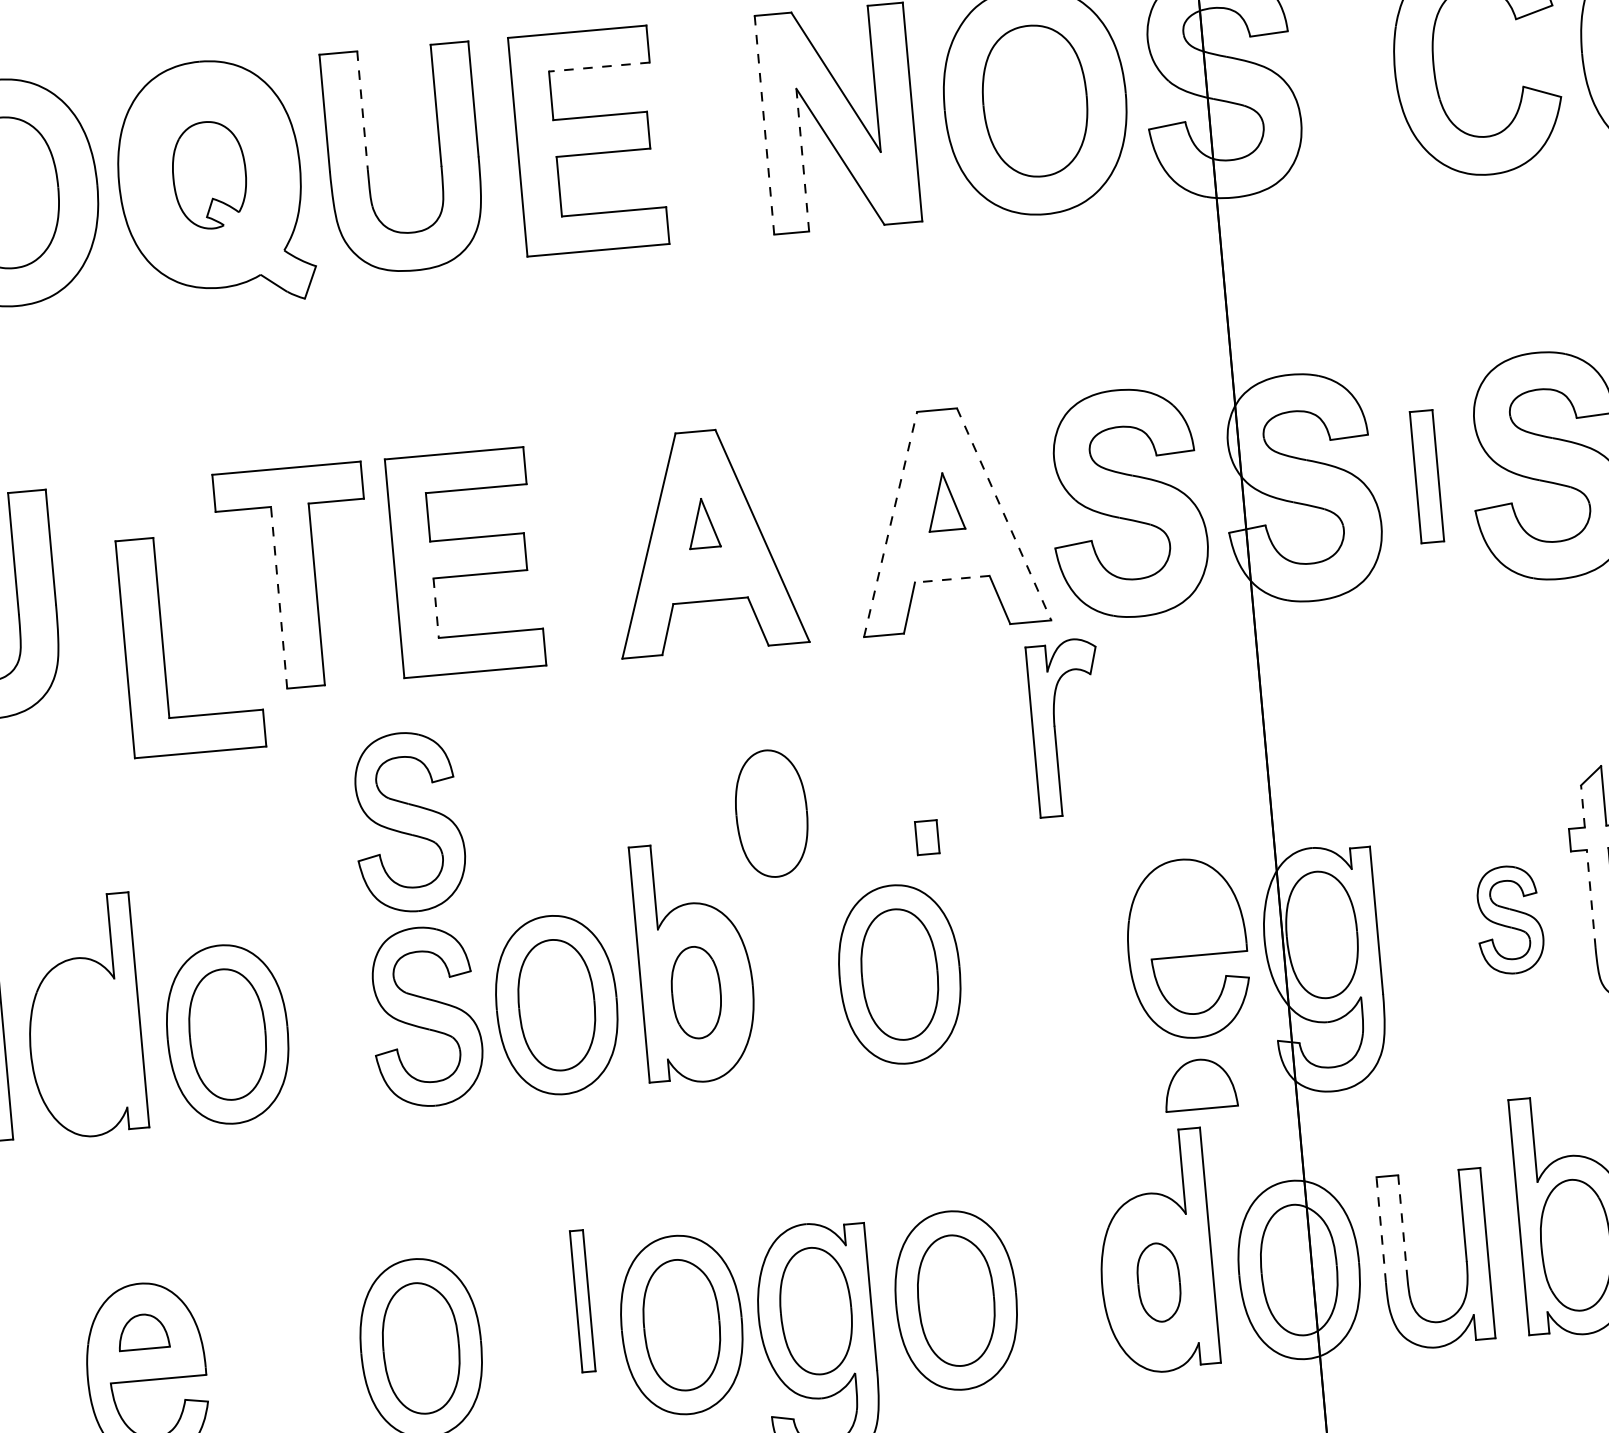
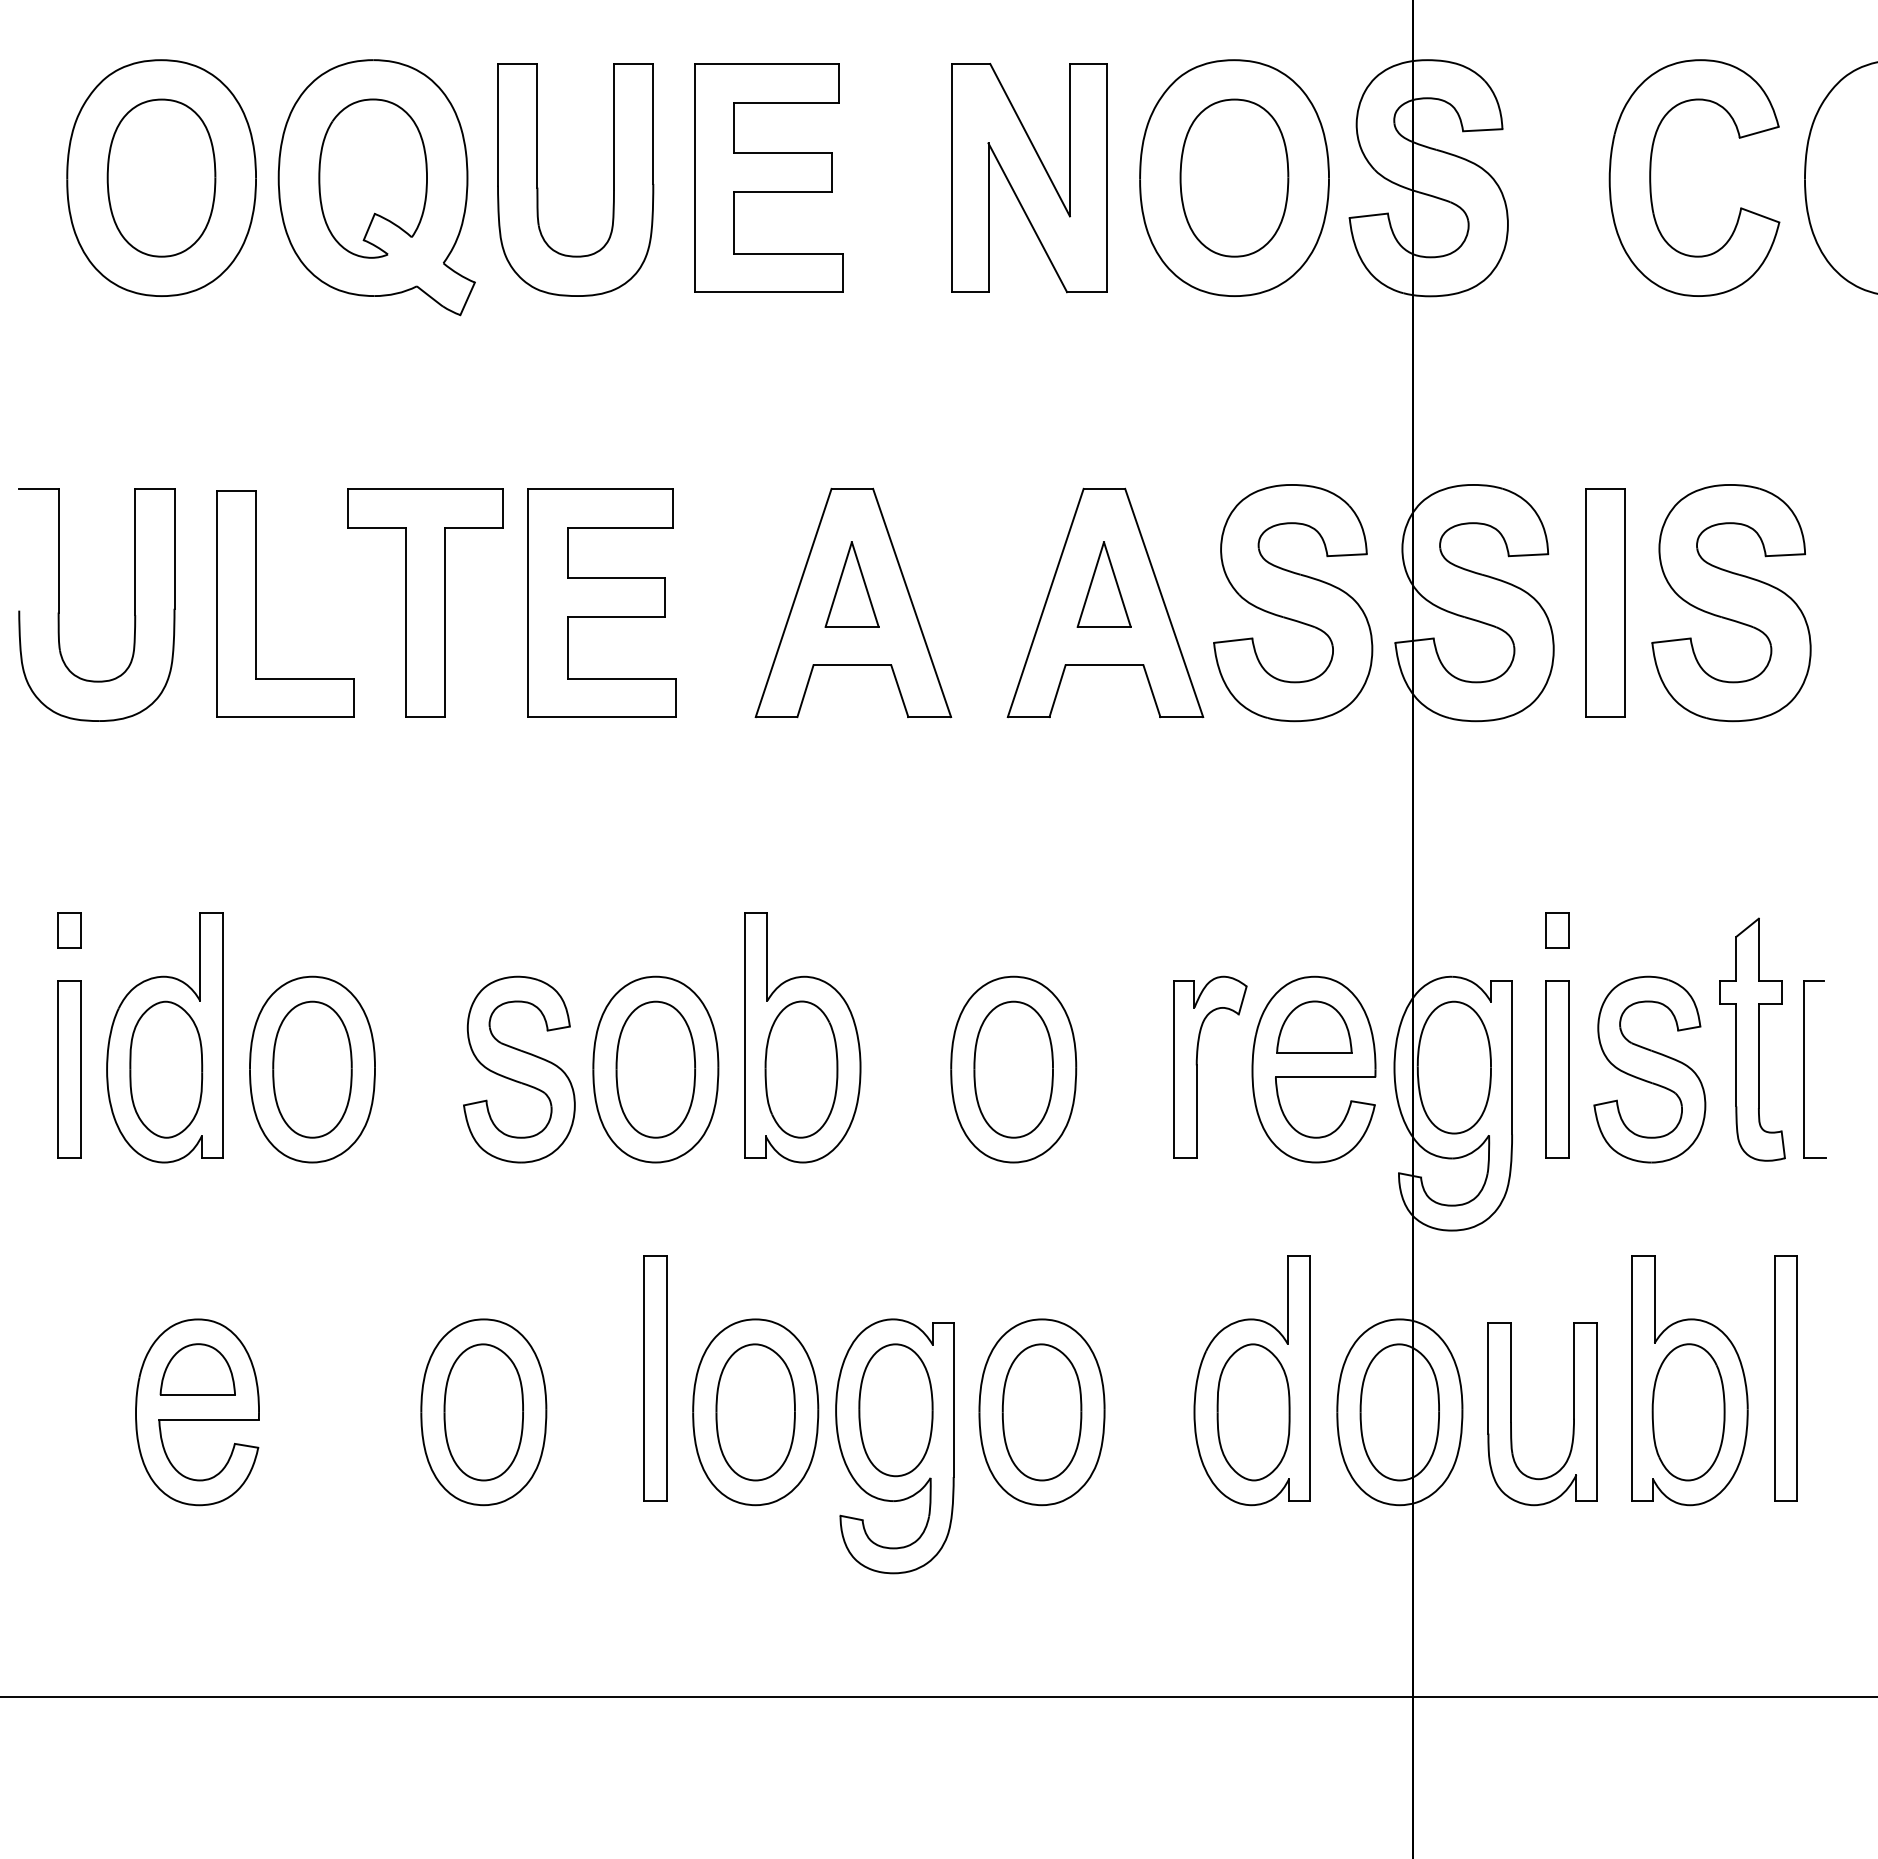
line: (599, 66) -> (786, 102), dashed -> solid
line: (362, 110) -> (537, 125), dashed -> solid
line: (764, 124) -> (952, 177), dashed -> solid
line: (802, 160) -> (988, 218), dashed -> solid
part: (208, 175) -> (372, 178), size x1.43
part: (1427, 476) -> (1605, 602), size x1.67
part: (944, 501) -> (1103, 584), size x1.43
line: (1004, 514) -> (1164, 603), dashed -> solid
part: (702, 523) -> (851, 584), size x1.67
line: (890, 524) -> (1045, 602), dashed -> solid
line: (952, 579) -> (1104, 665), dashed -> solid
line: (279, 597) -> (406, 622), dashed -> solid
line: (436, 609) -> (567, 648), dashed -> solid
part: (163, 645) -> (256, 603), moved
part: (1055, 727) -> (1197, 1066), moved
line: (1583, 806) -> (1736, 958), dashed -> solid
part: (771, 813) -> (895, 891), removed
part: (408, 822) -> (519, 866), removed
part: (927, 837) -> (1557, 930), moved
line: (1591, 898) -> (1736, 1054), dashed -> solid
part: (1509, 920) -> (1649, 1069), size x1.67
part: (1421, 927) -> (1557, 1069), added
part: (696, 992) -> (801, 1069), size x1.43
part: (87, 1046) -> (166, 1069), added
part: (1200, 1083) -> (1314, 1026), moved
line: (1402, 1223) -> (1511, 1373), dashed -> solid
line: (1381, 1229) -> (1488, 1378), dashed -> solid
part: (1158, 1282) -> (1253, 1412), size x1.67
part: (582, 1301) -> (655, 1378), size x1.67
part: (143, 1331) -> (197, 1369), size x1.43

